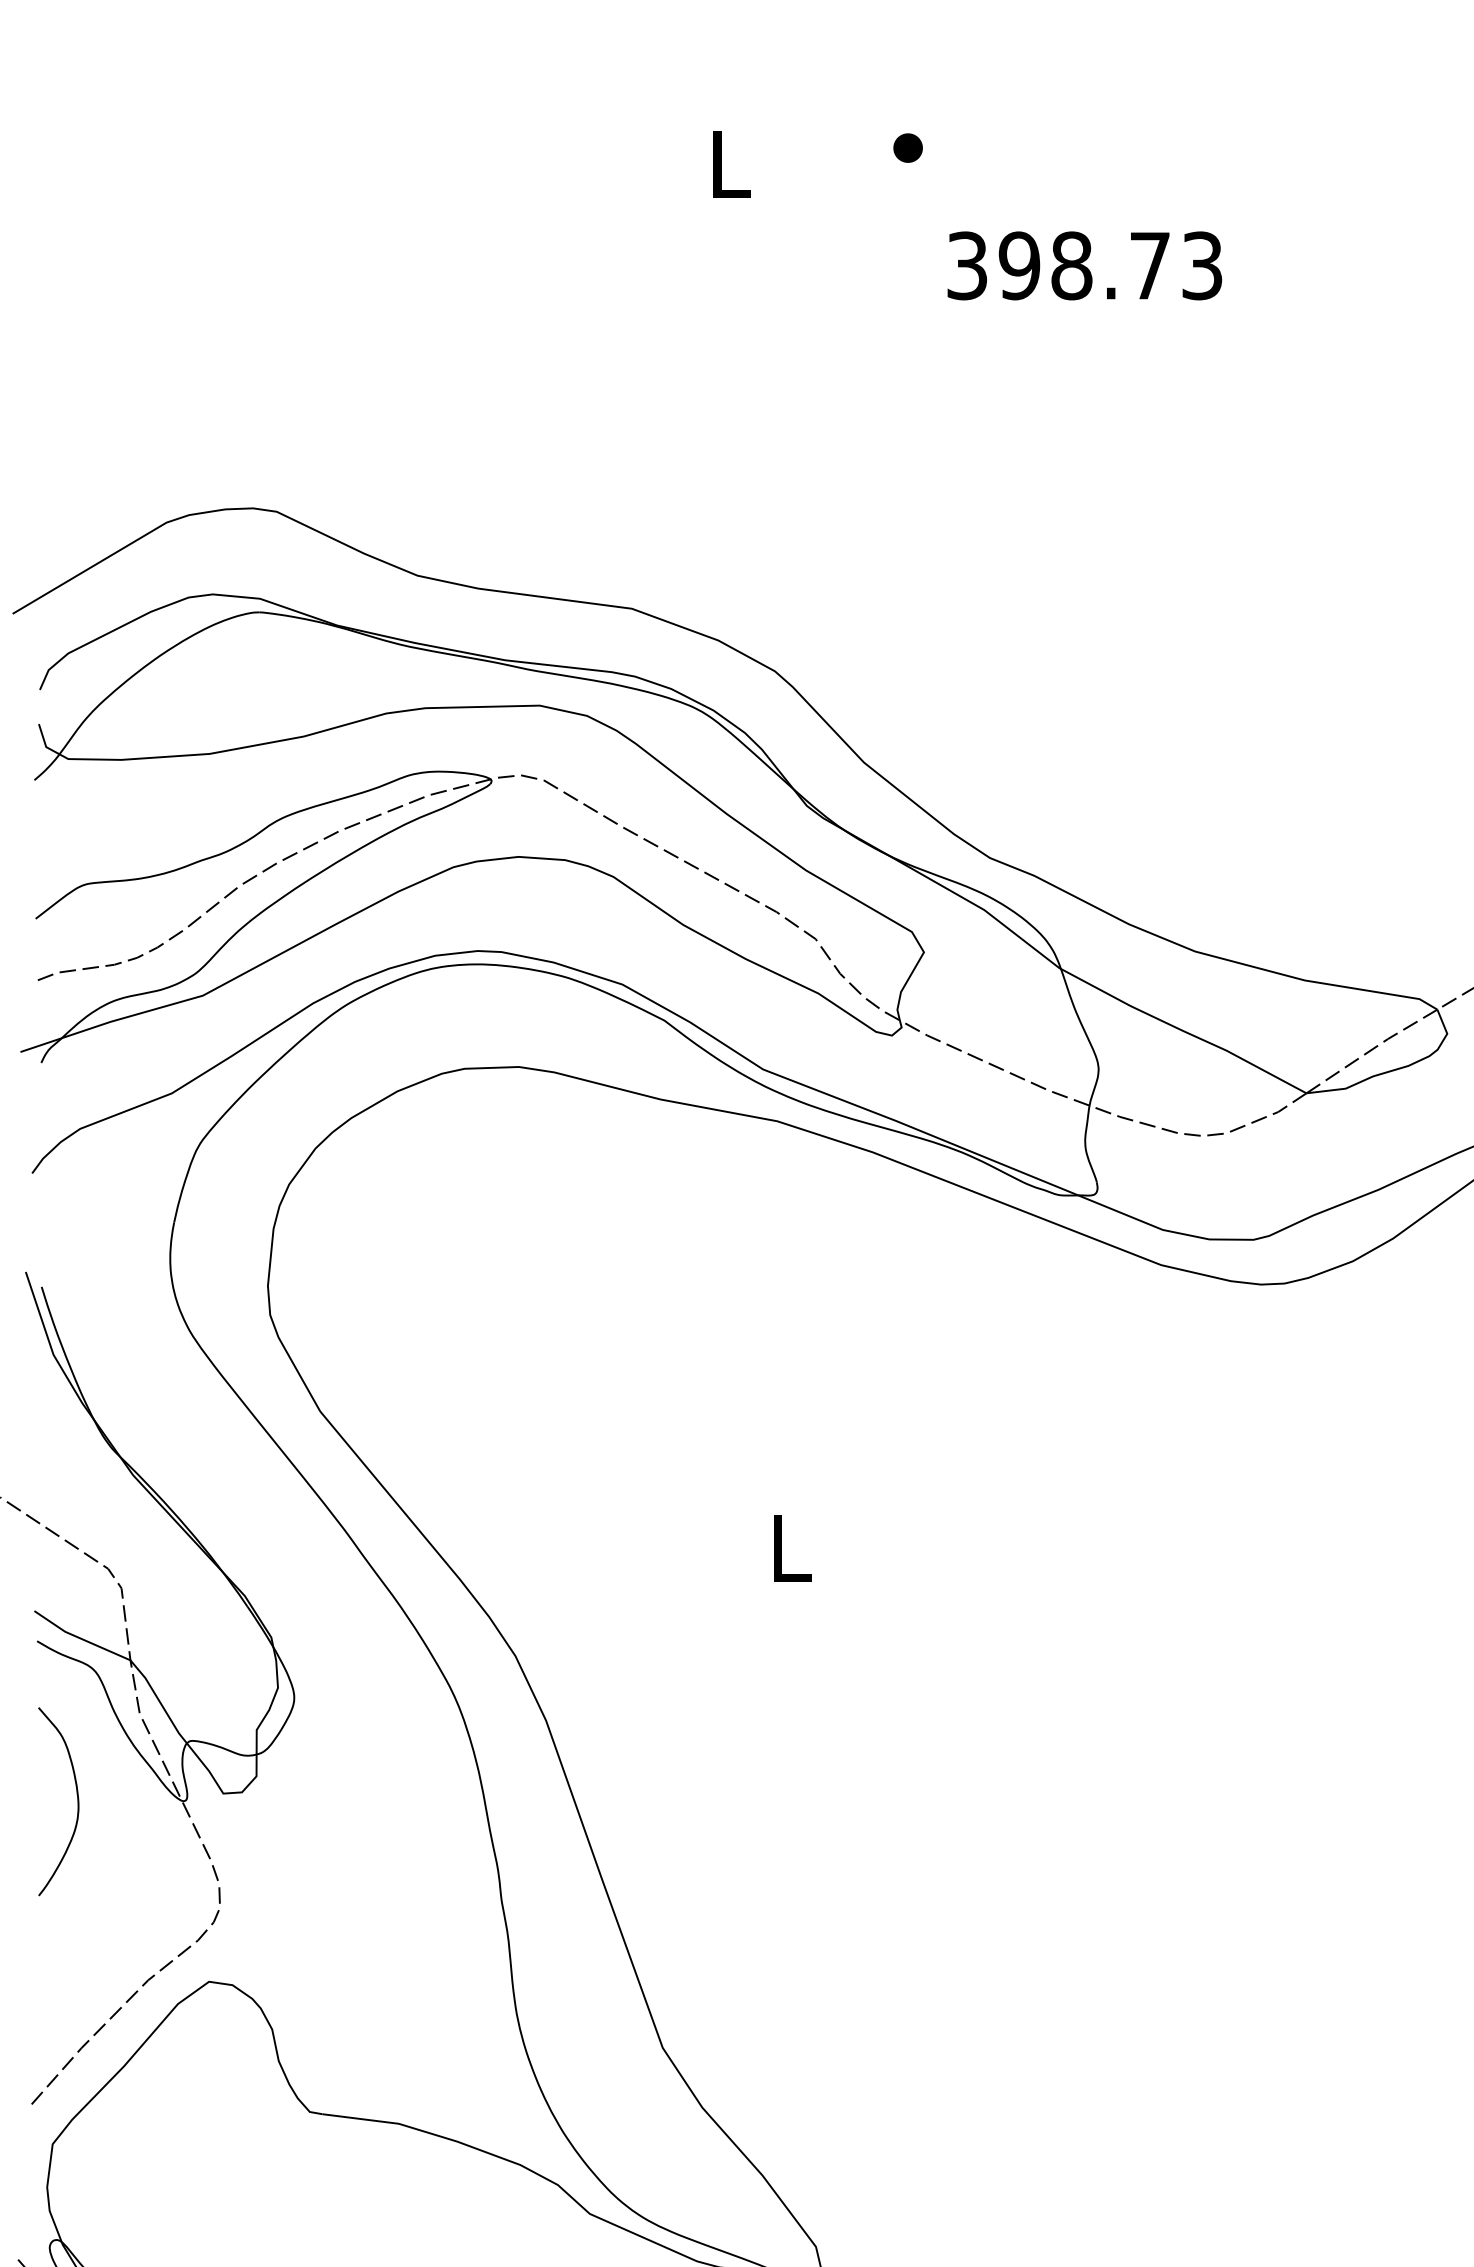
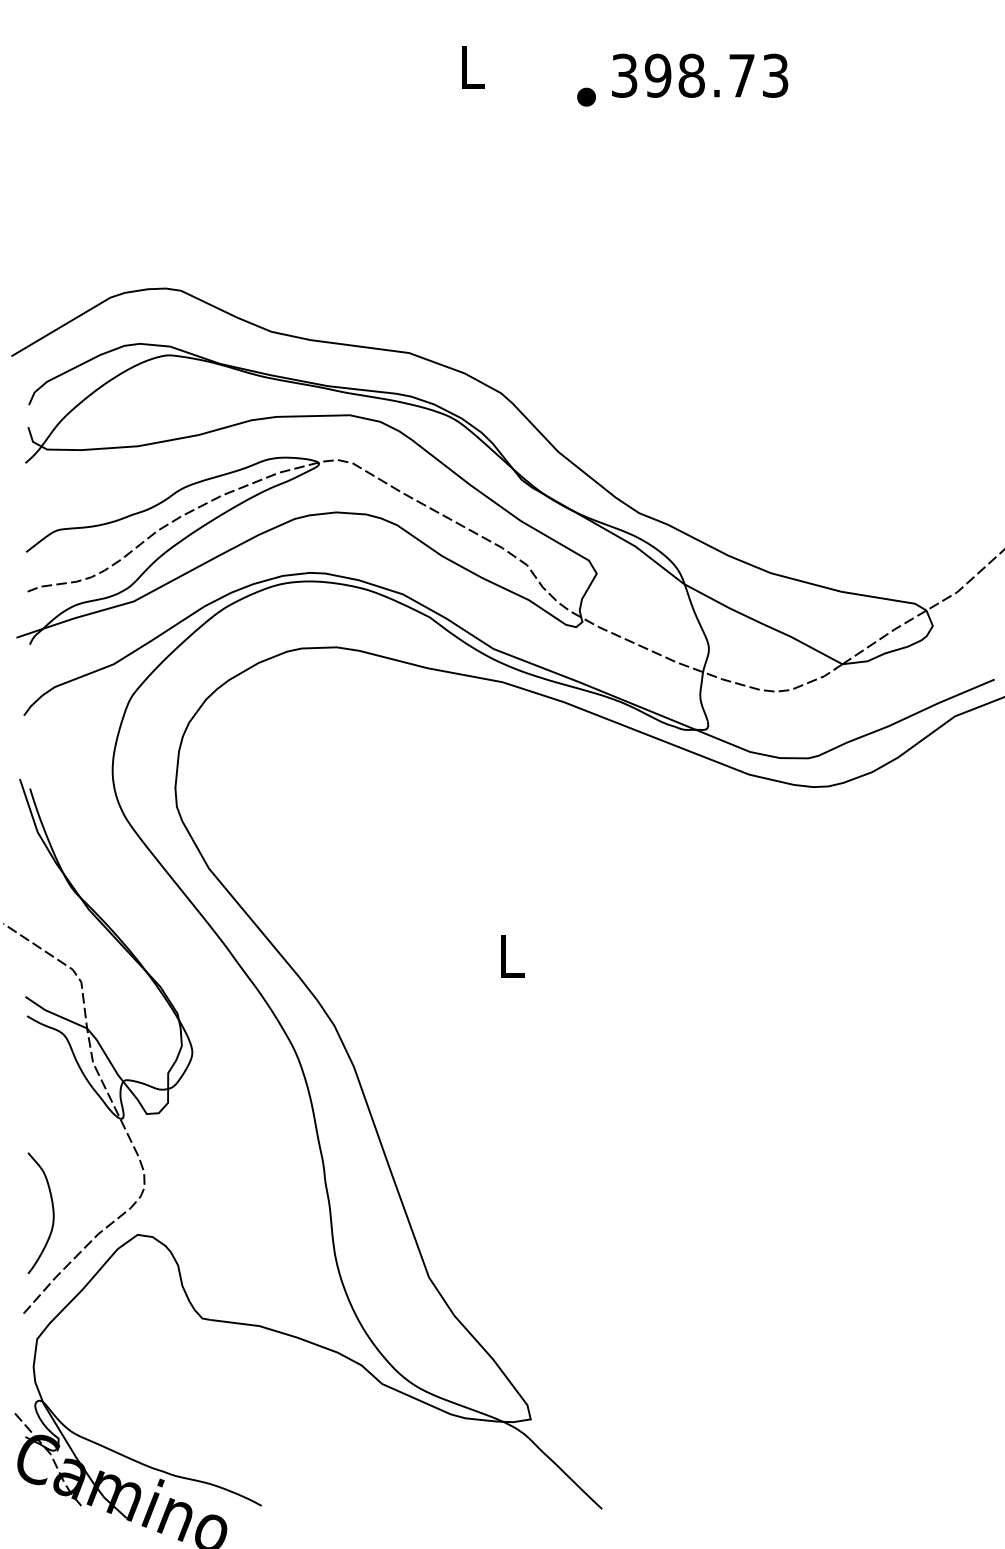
part: (908, 147) -> (586, 96), moved
text: (1085, 265) -> (700, 75), moved
curve: (76, 1800) -> (52, 1212), moved

